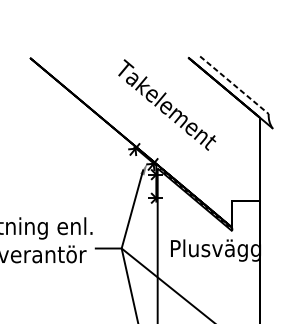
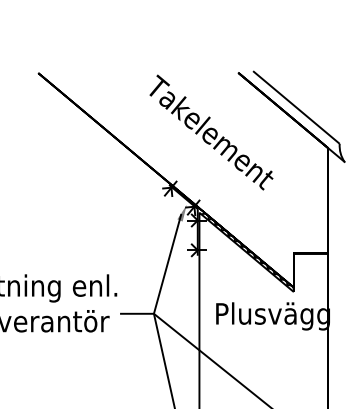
line: (234, 85) -> (296, 107), dashed -> solid

